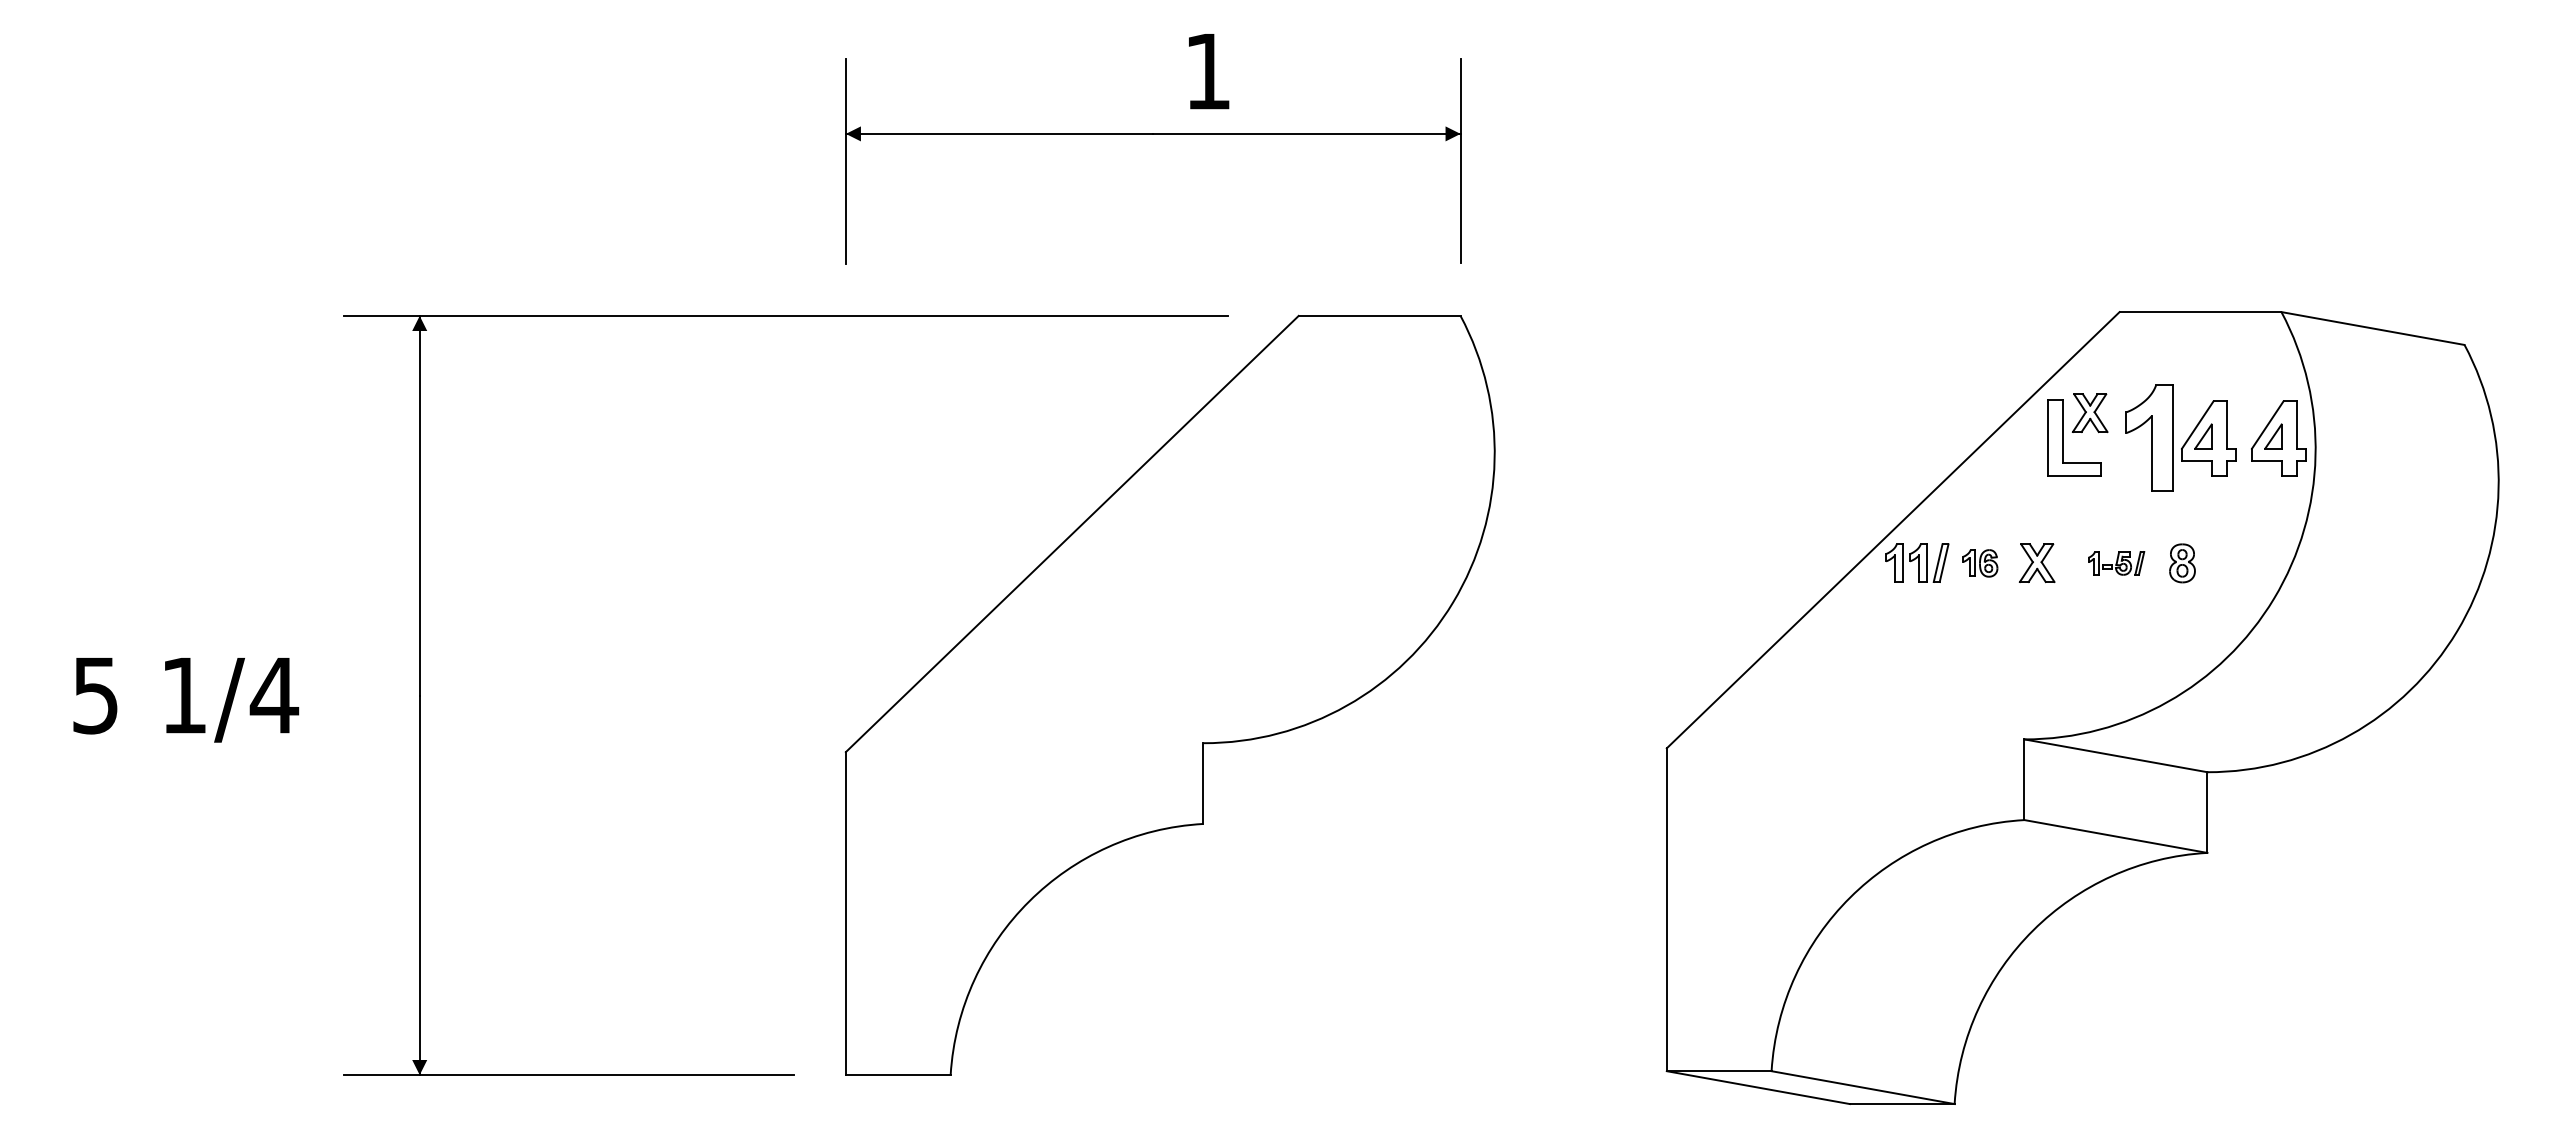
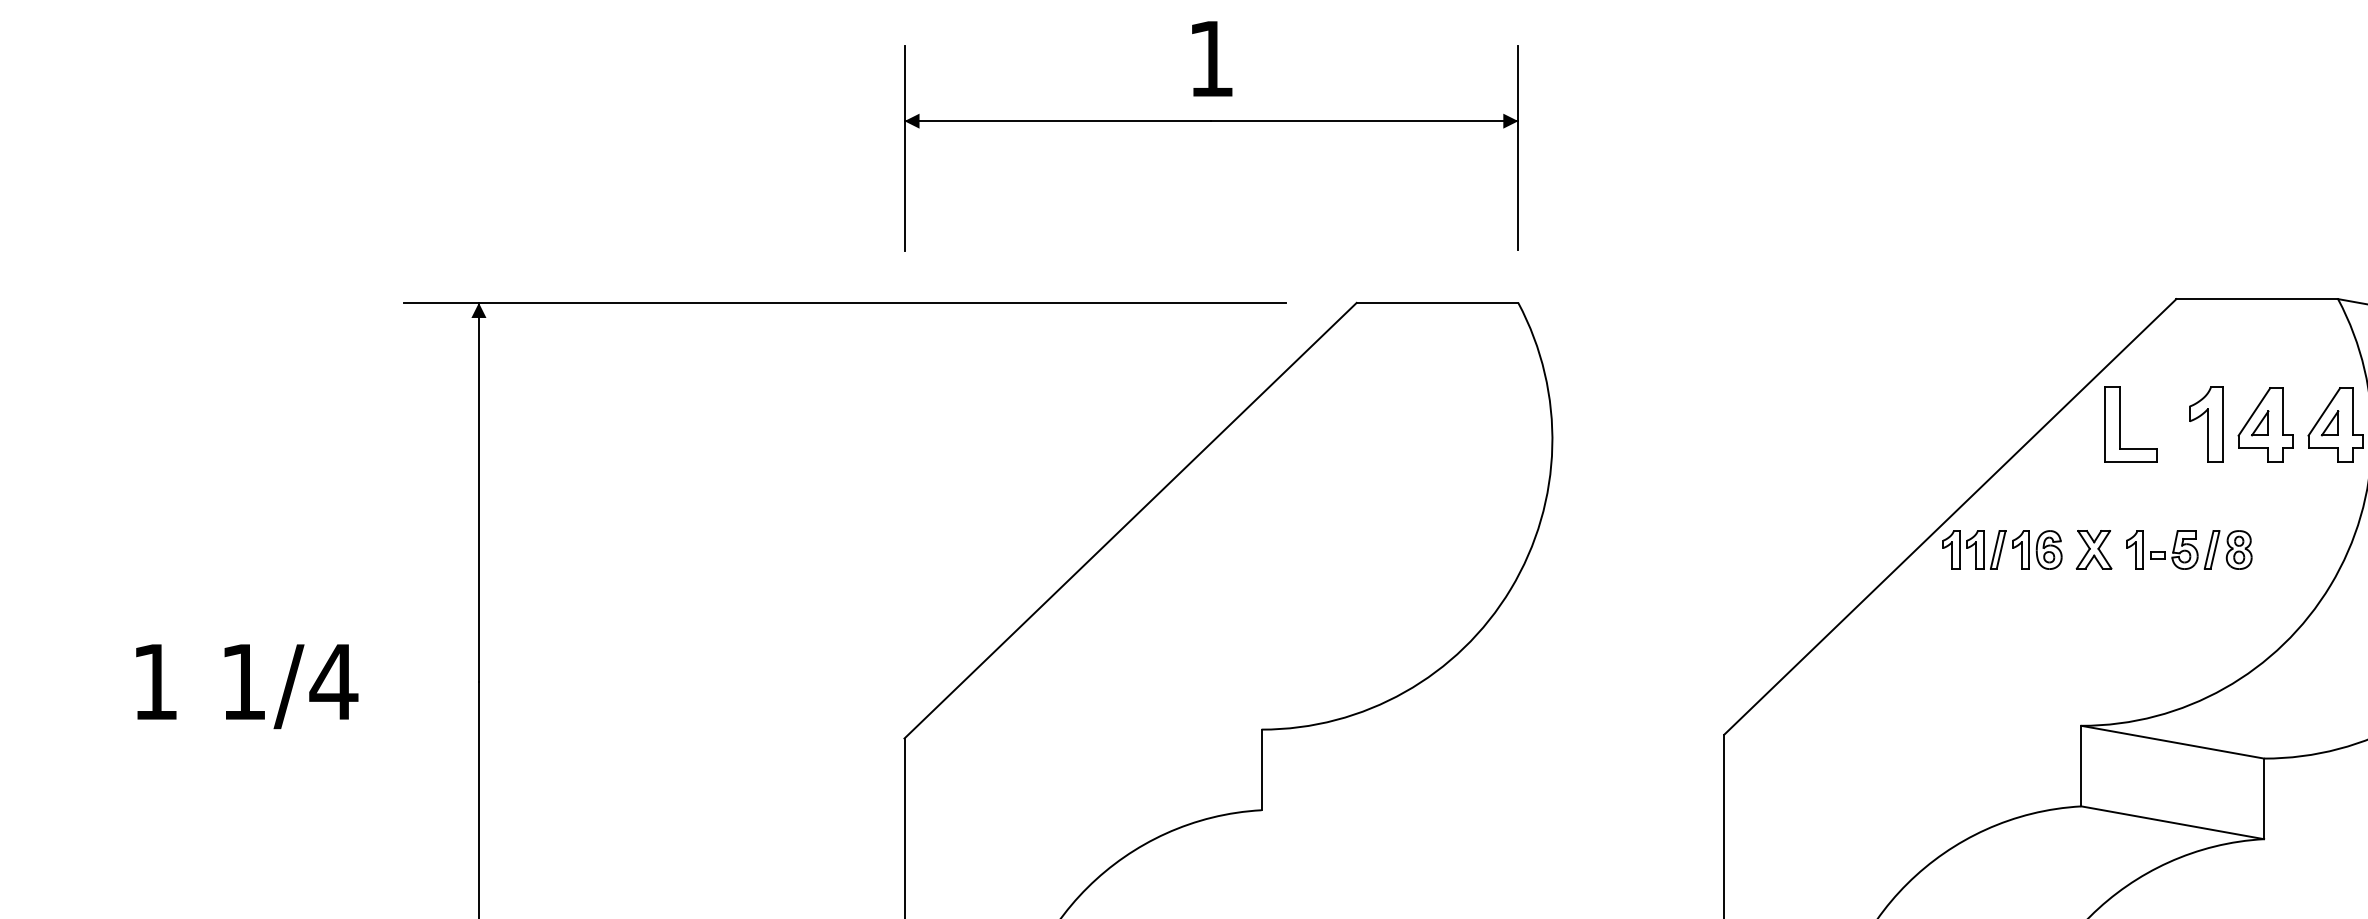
text: (1209, 71) -> (1212, 58), moved
part: (2089, 412) -> (2146, 399), removed
part: (2149, 437) -> (2206, 424), size x0.71
part: (1980, 563) -> (2037, 550), size x1.43
part: (2116, 563) -> (2173, 550), size x1.67
text: (95, 695) -> (155, 681), 5 -> 1

